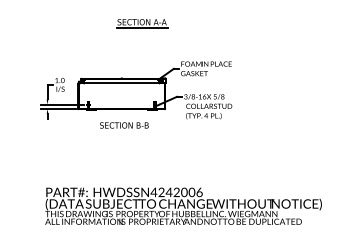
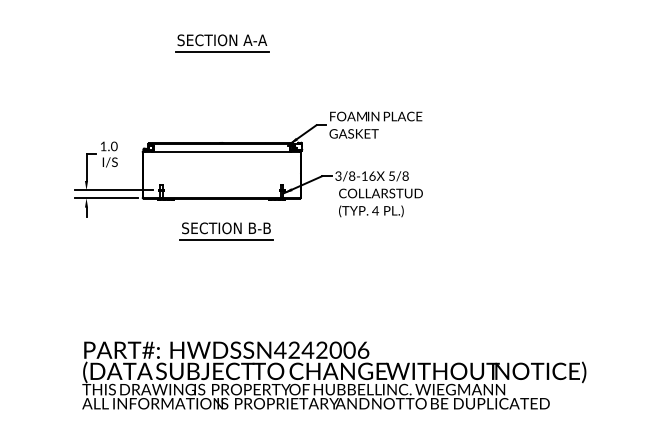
part: (142, 23) -> (223, 42), moved
line: (124, 131) -> (226, 239), added

